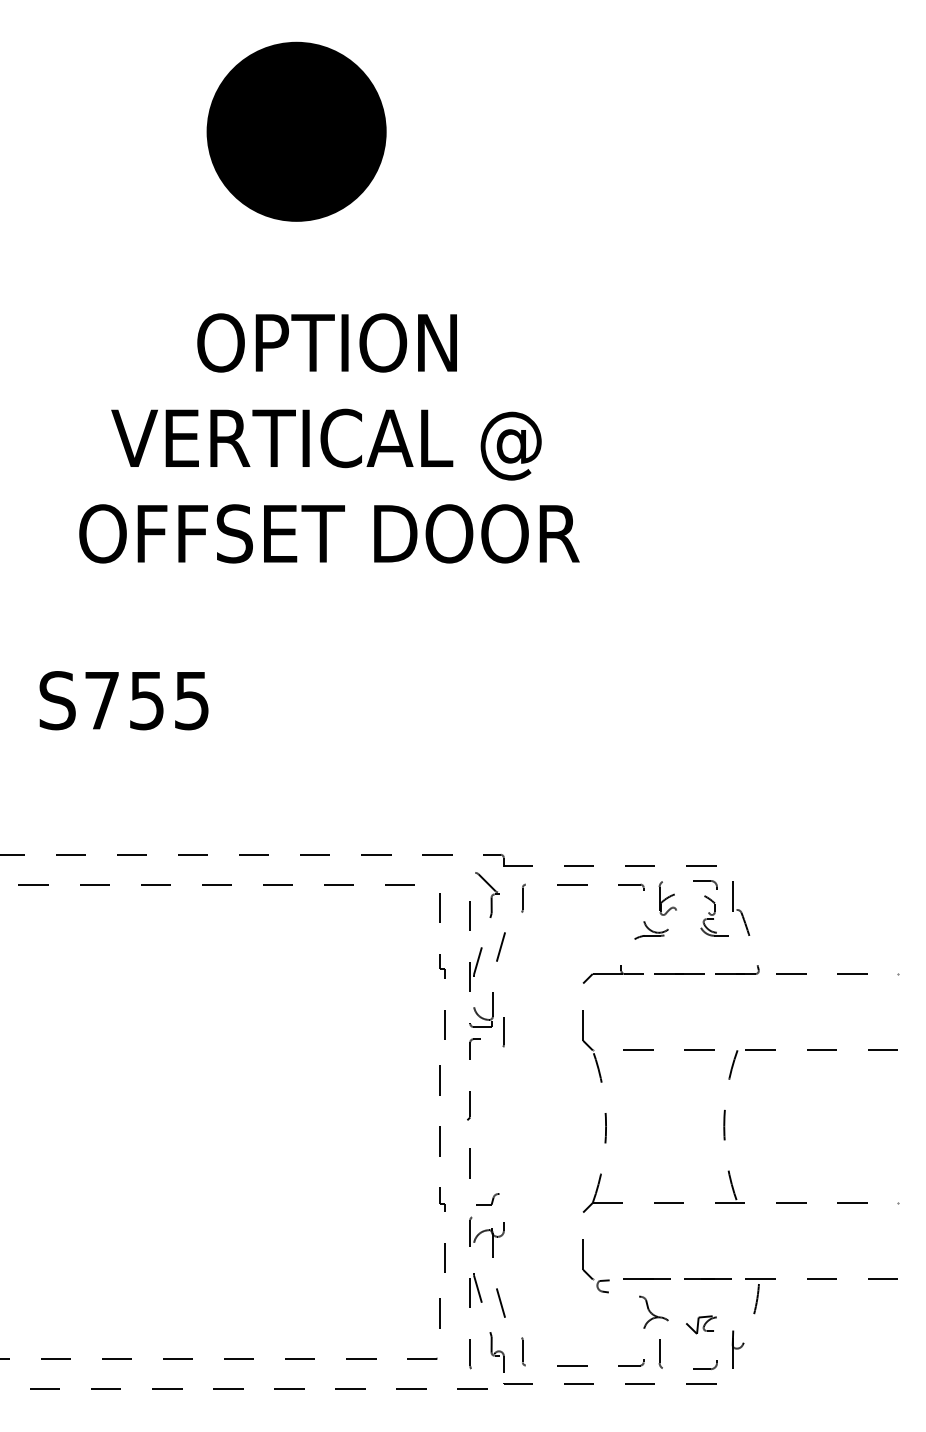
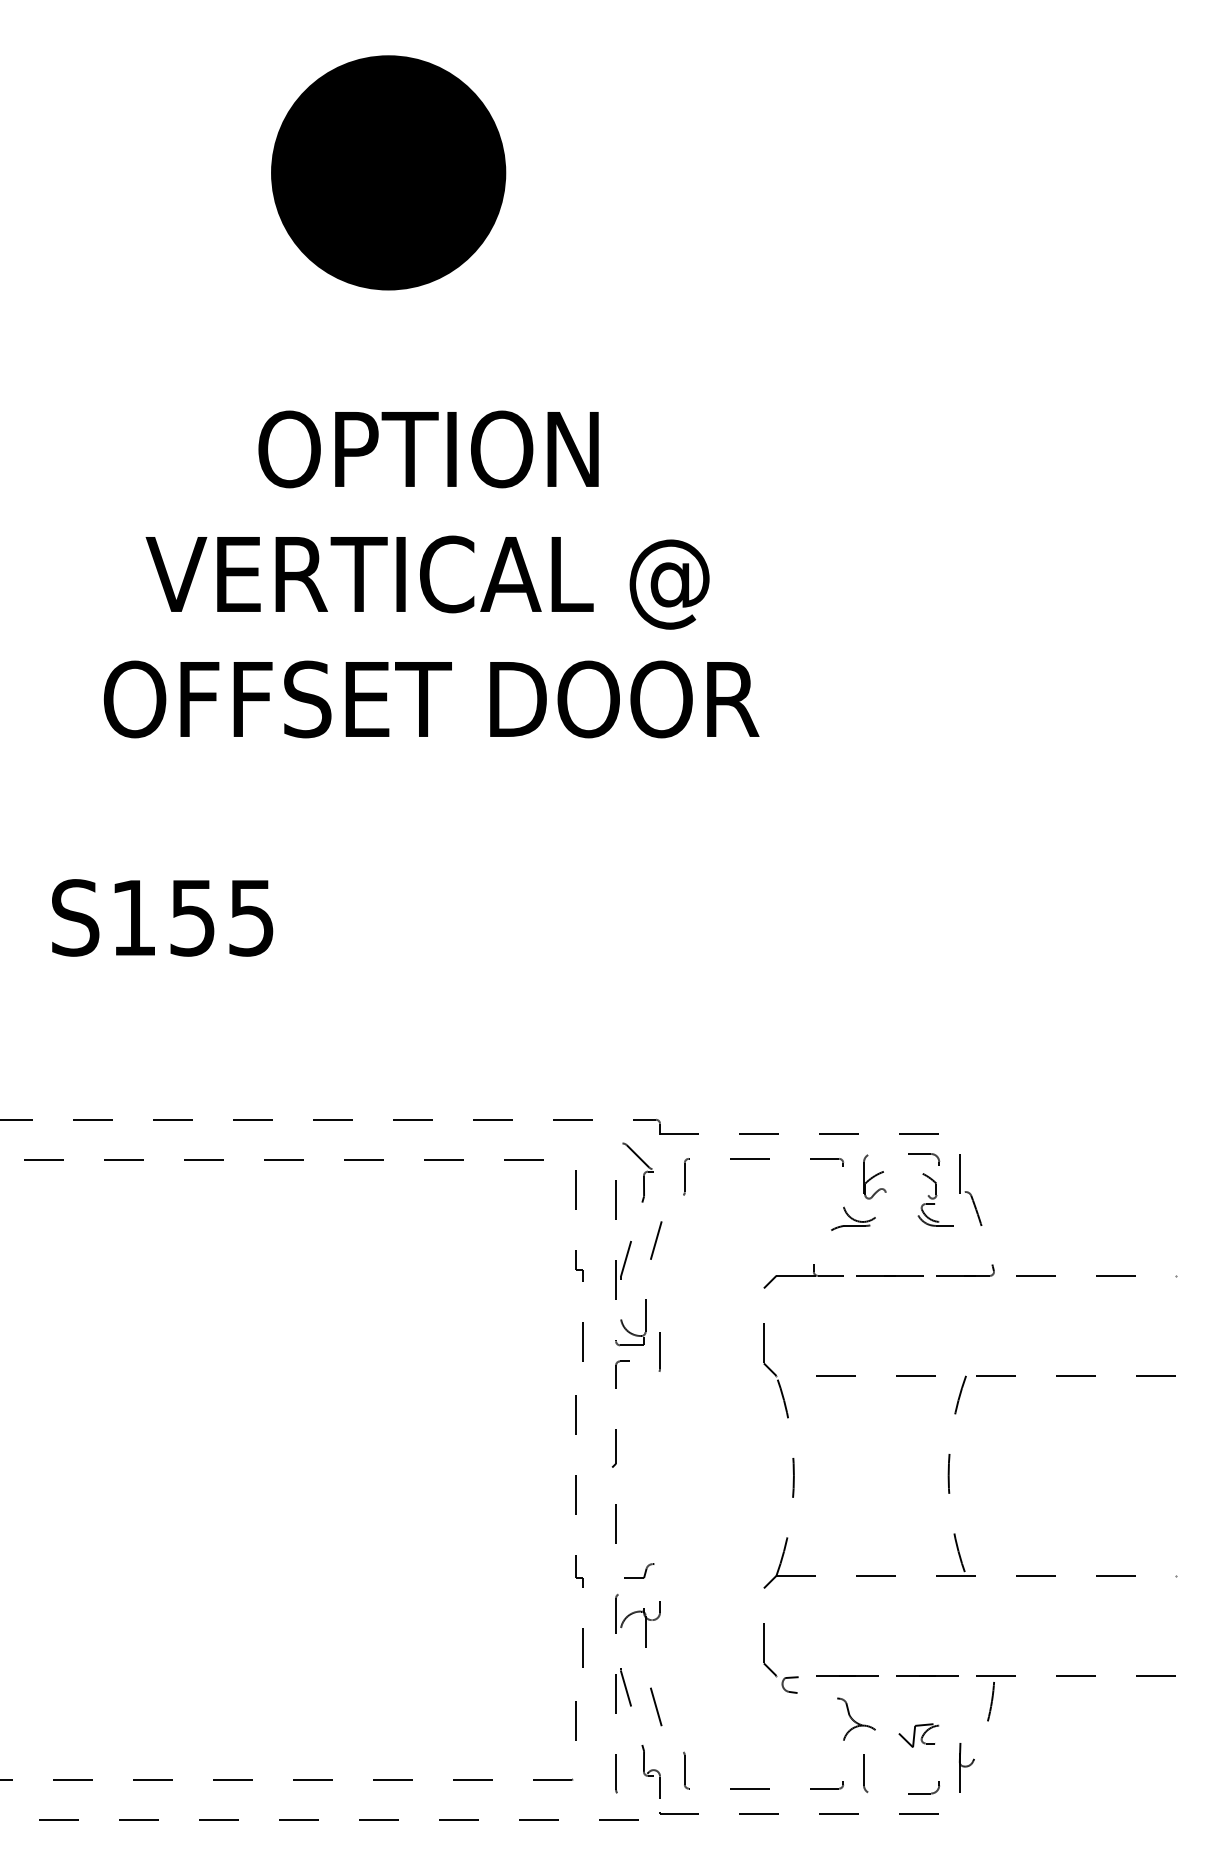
text: (101, 700) -> (133, 917), S755 -> S155

